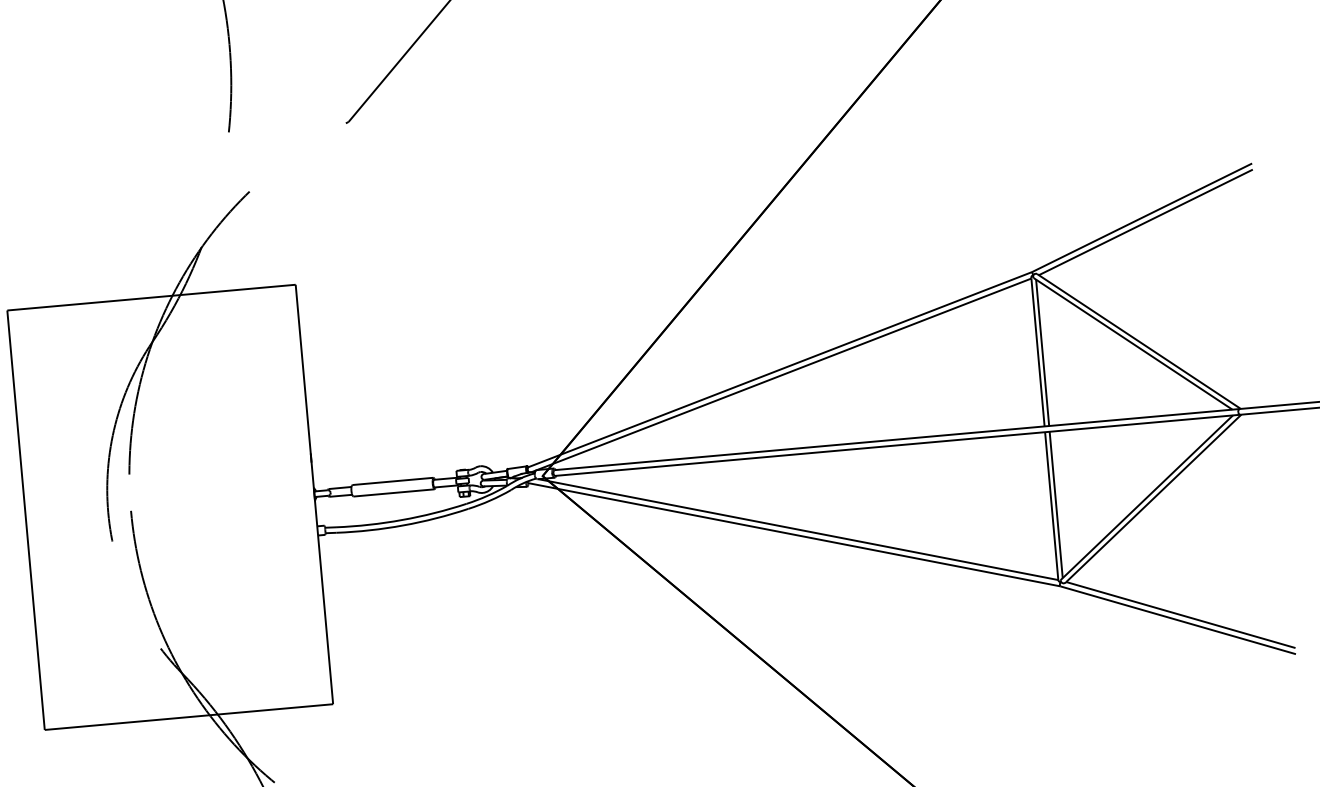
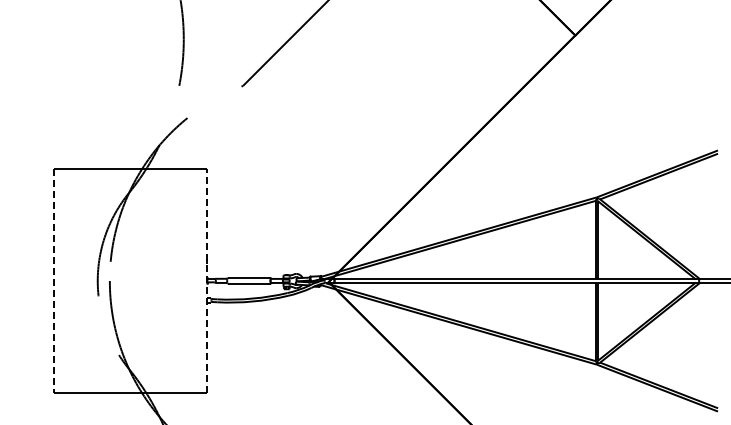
line: (314, 495) -> (207, 281), solid -> dashed
line: (25, 521) -> (53, 281), solid -> dashed

